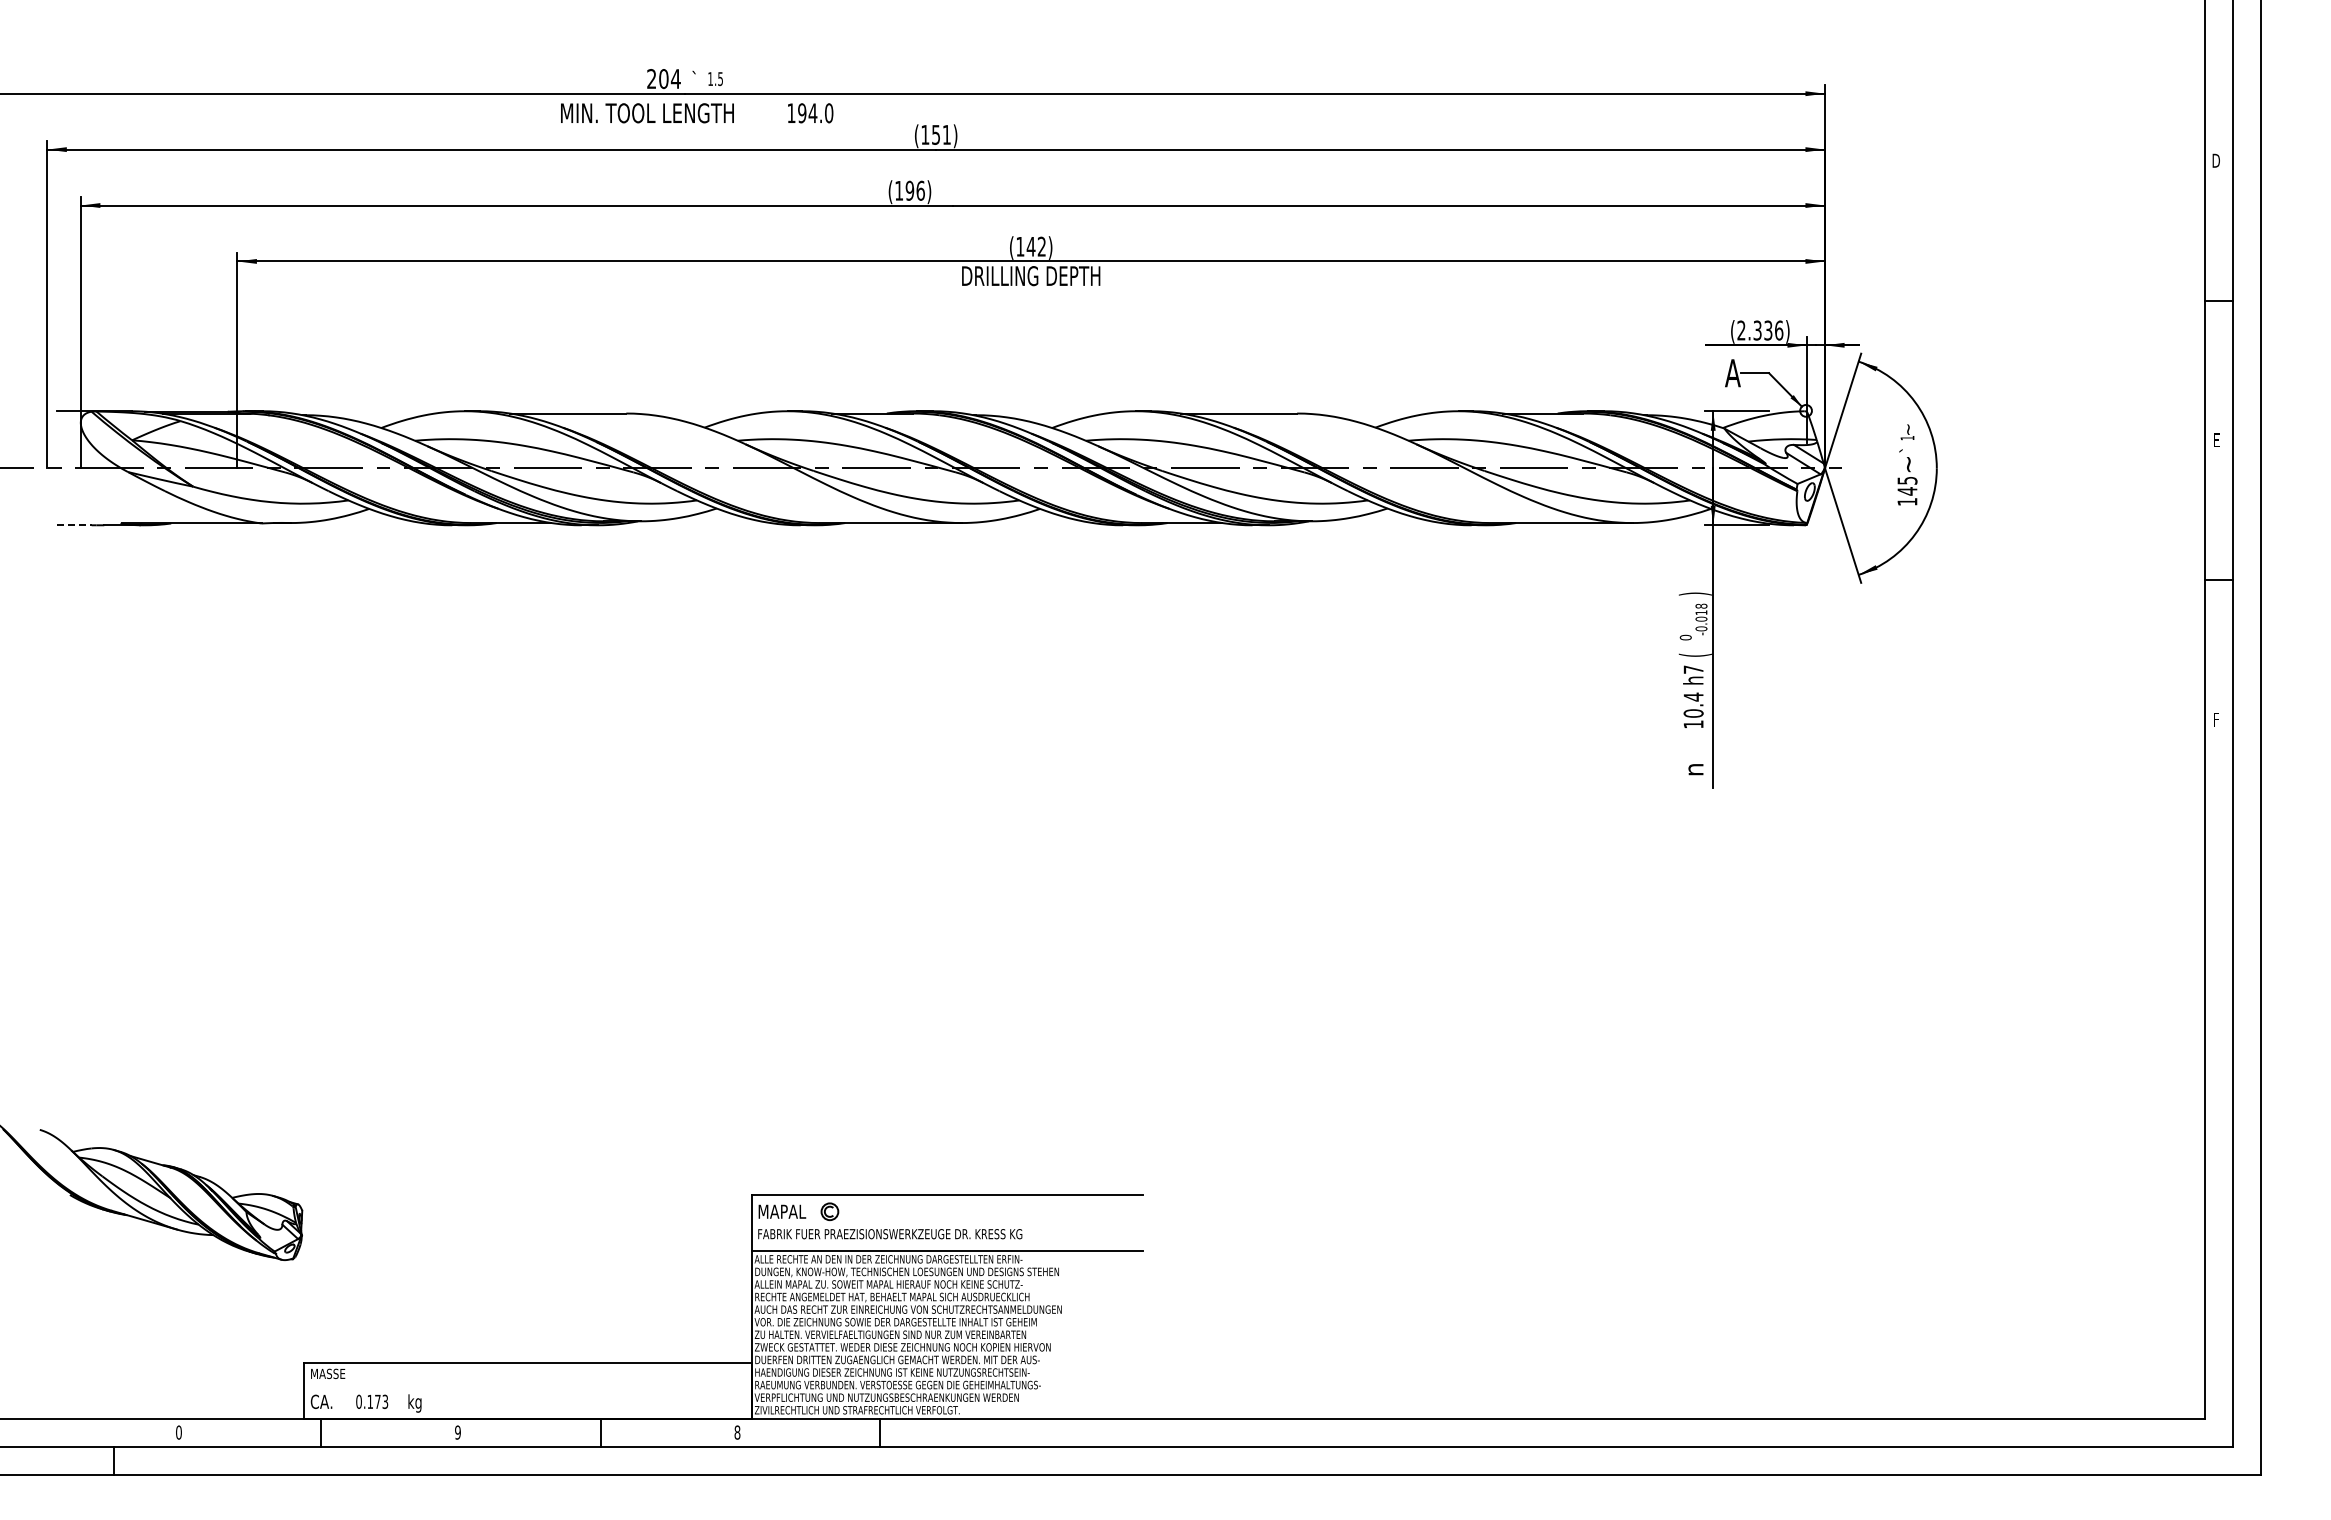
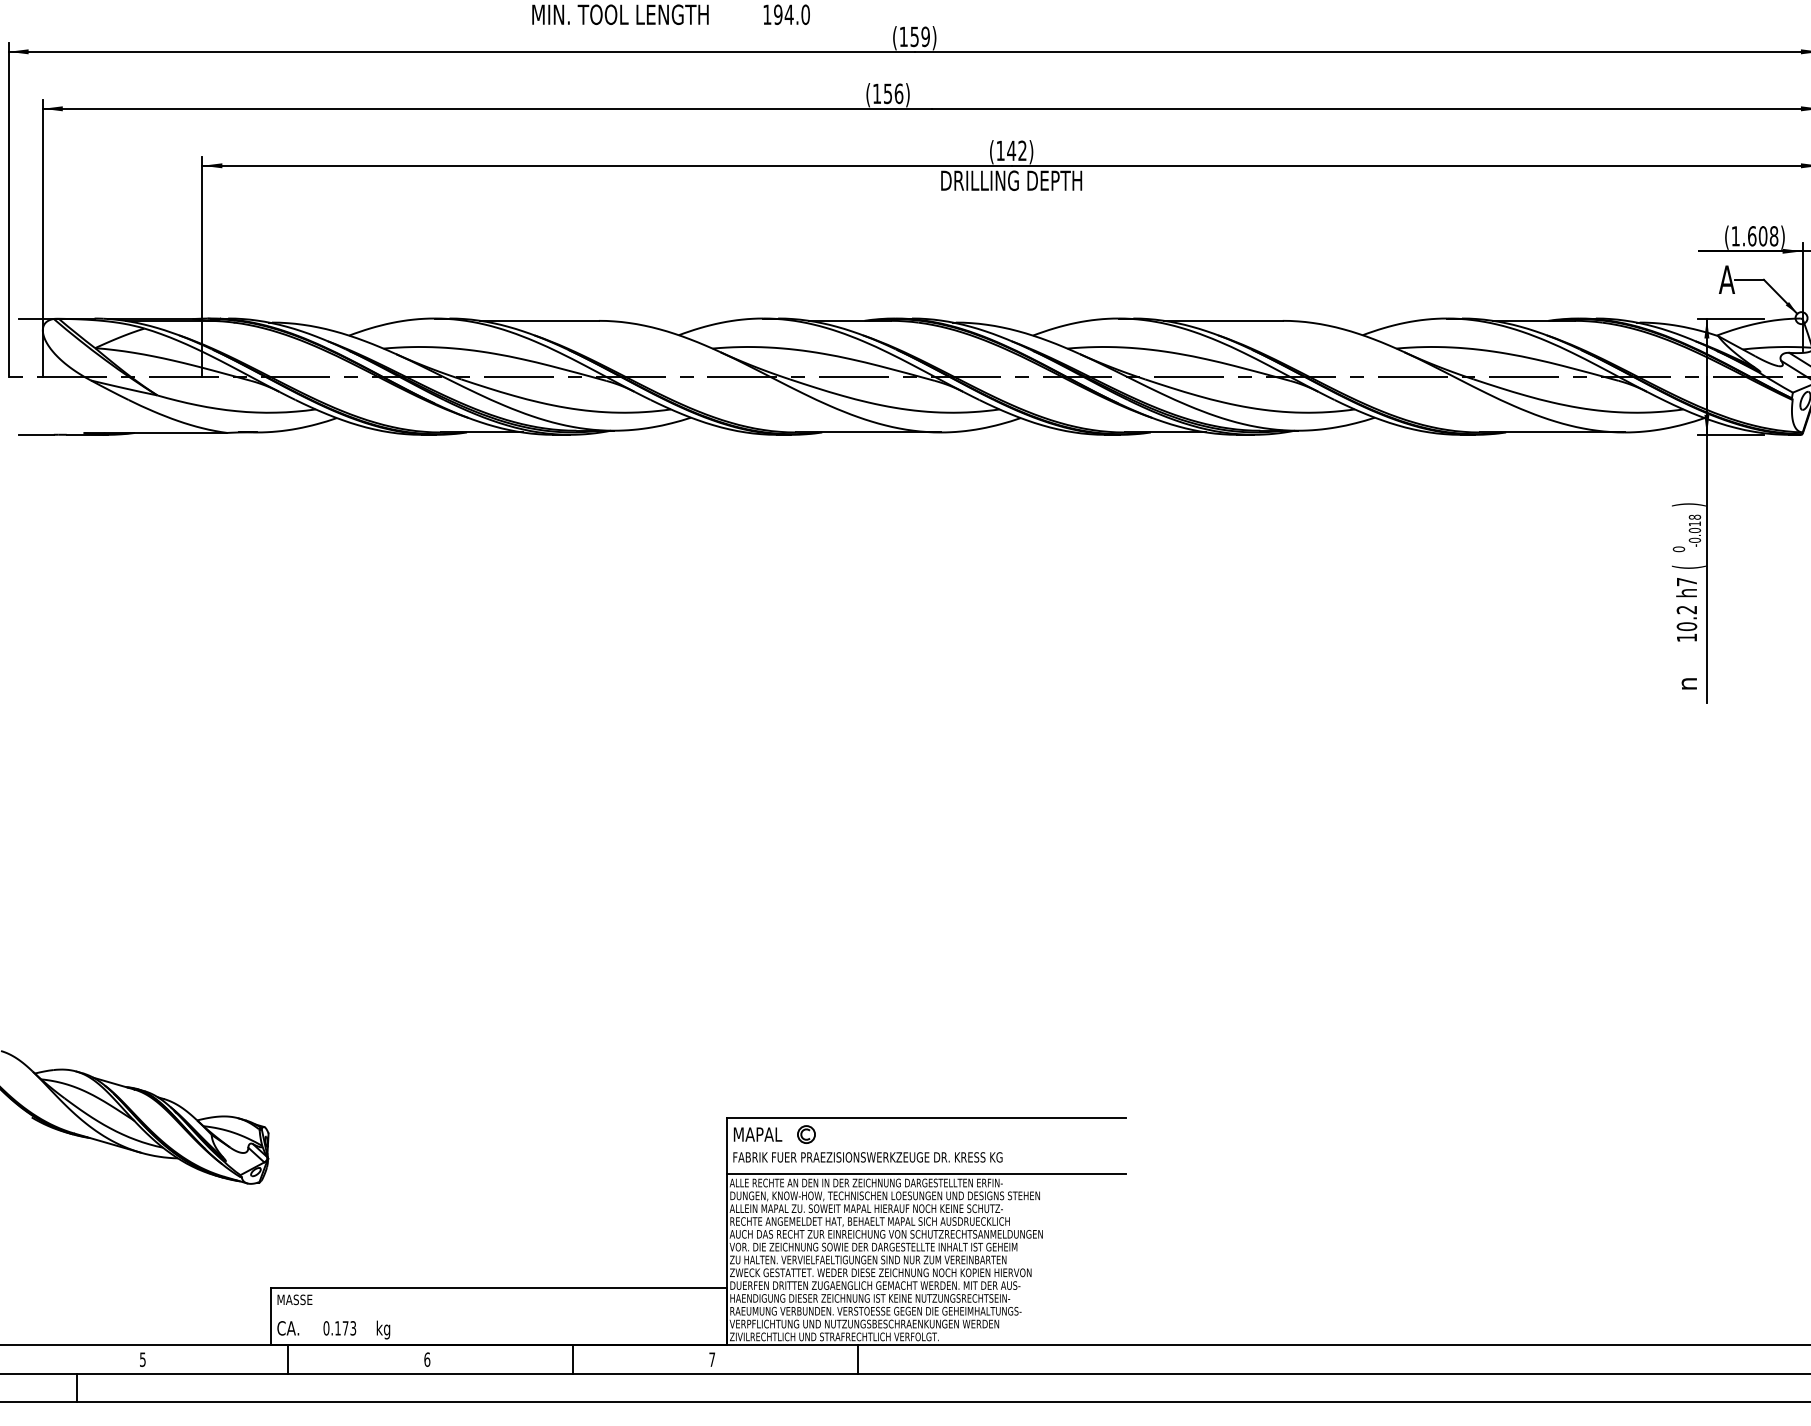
text: (946, 134) -> (925, 36), (151) -> (159)
text: (909, 190) -> (887, 93), (196) -> (156)
text: (1760, 330) -> (1755, 236), (2.336) -> (1.608)
line: (74, 525) -> (36, 434), dashed -> solid
text: (1693, 696) -> (1686, 609), 10.4 -> 10.2
text: (178, 1432) -> (142, 1359), 0 -> 5
text: (457, 1432) -> (426, 1359), 9 -> 6
text: (737, 1432) -> (712, 1359), 8 -> 7

